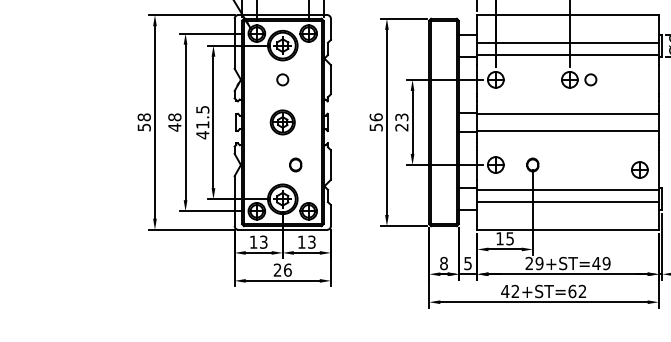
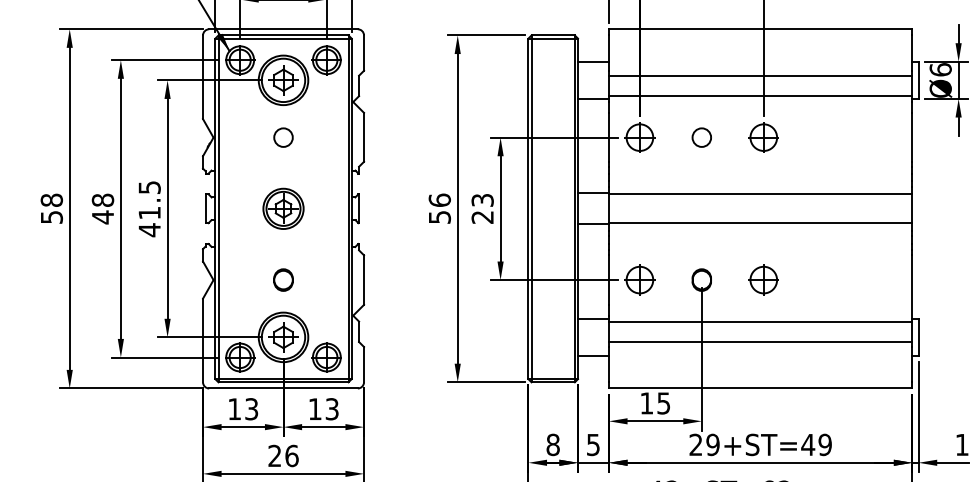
circle: (590, 79) -> (701, 137), moved
part: (295, 164) -> (283, 279), moved
part: (639, 169) -> (763, 279), moved

